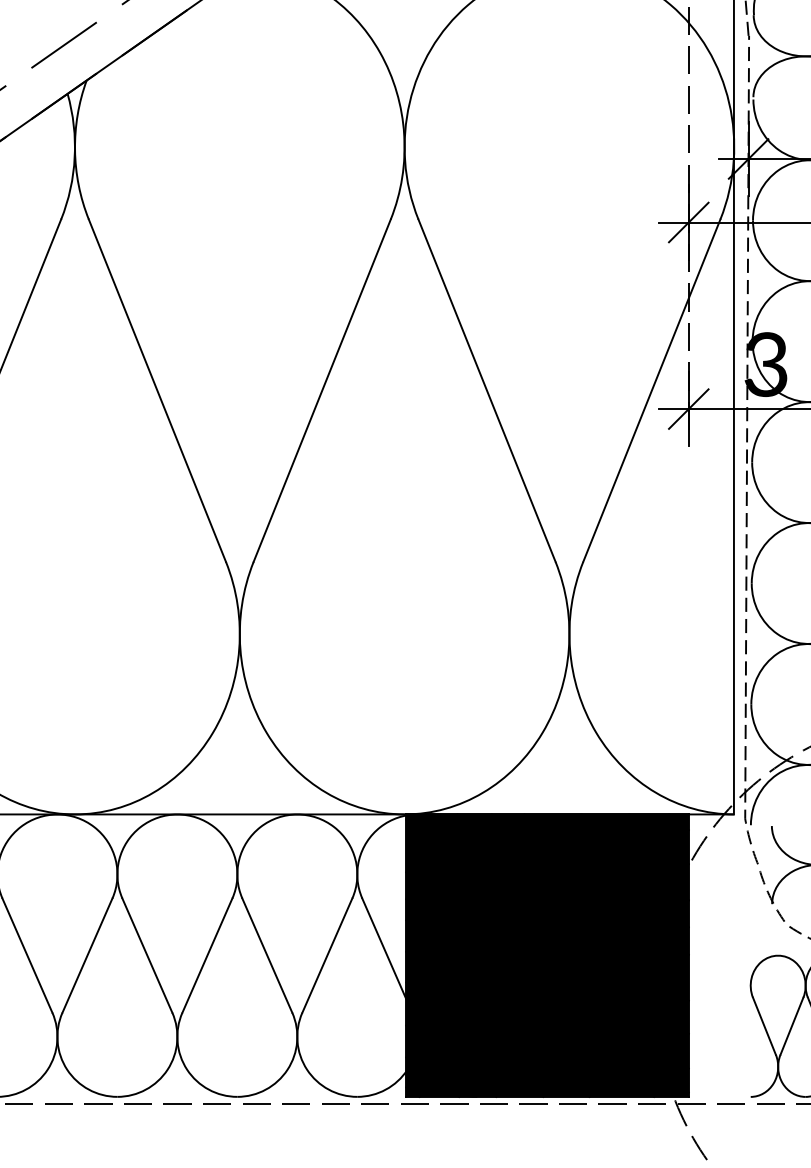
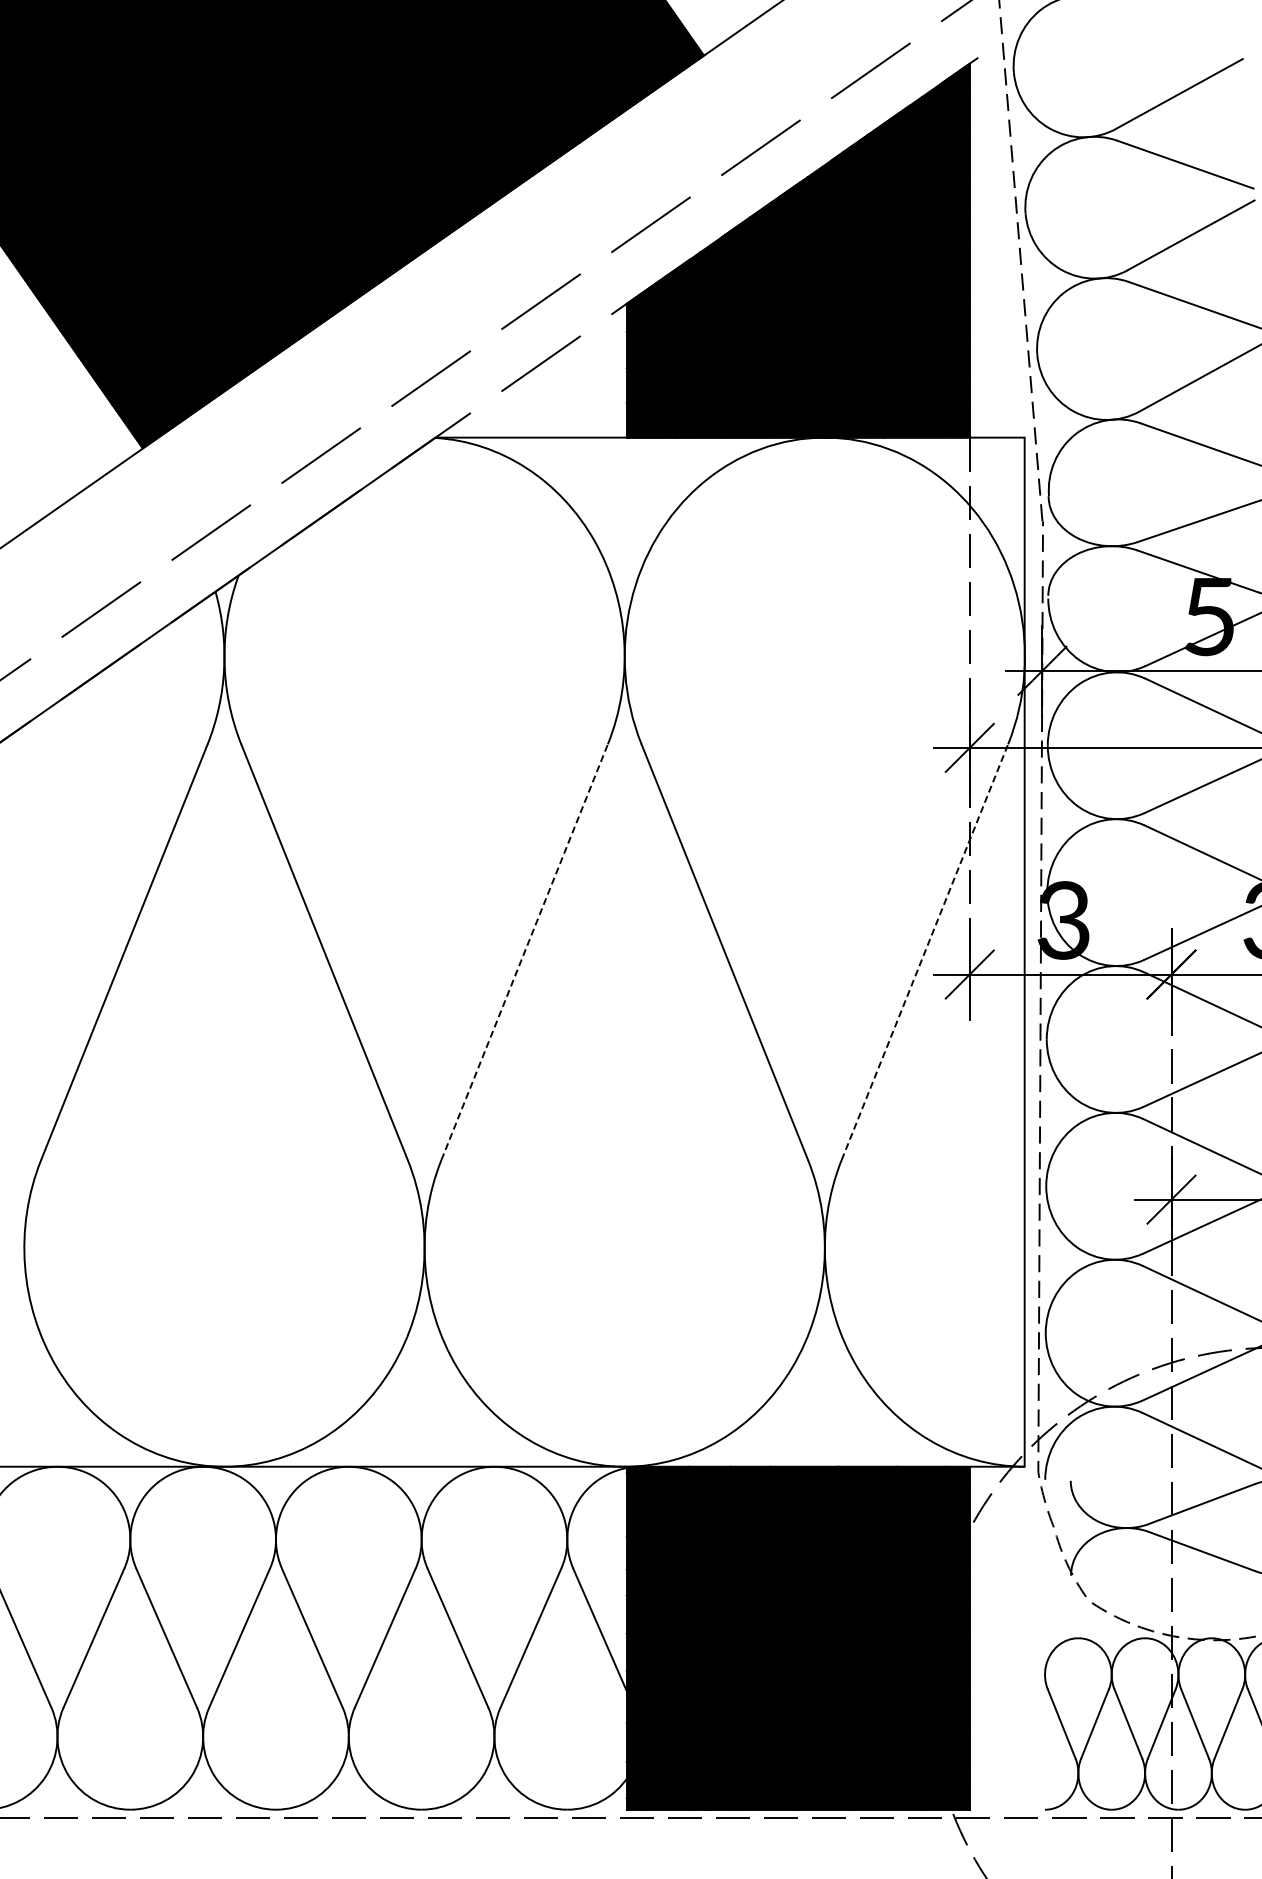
line: (322, 390) -> (524, 952), solid -> dashed
line: (651, 390) -> (924, 952), solid -> dashed

